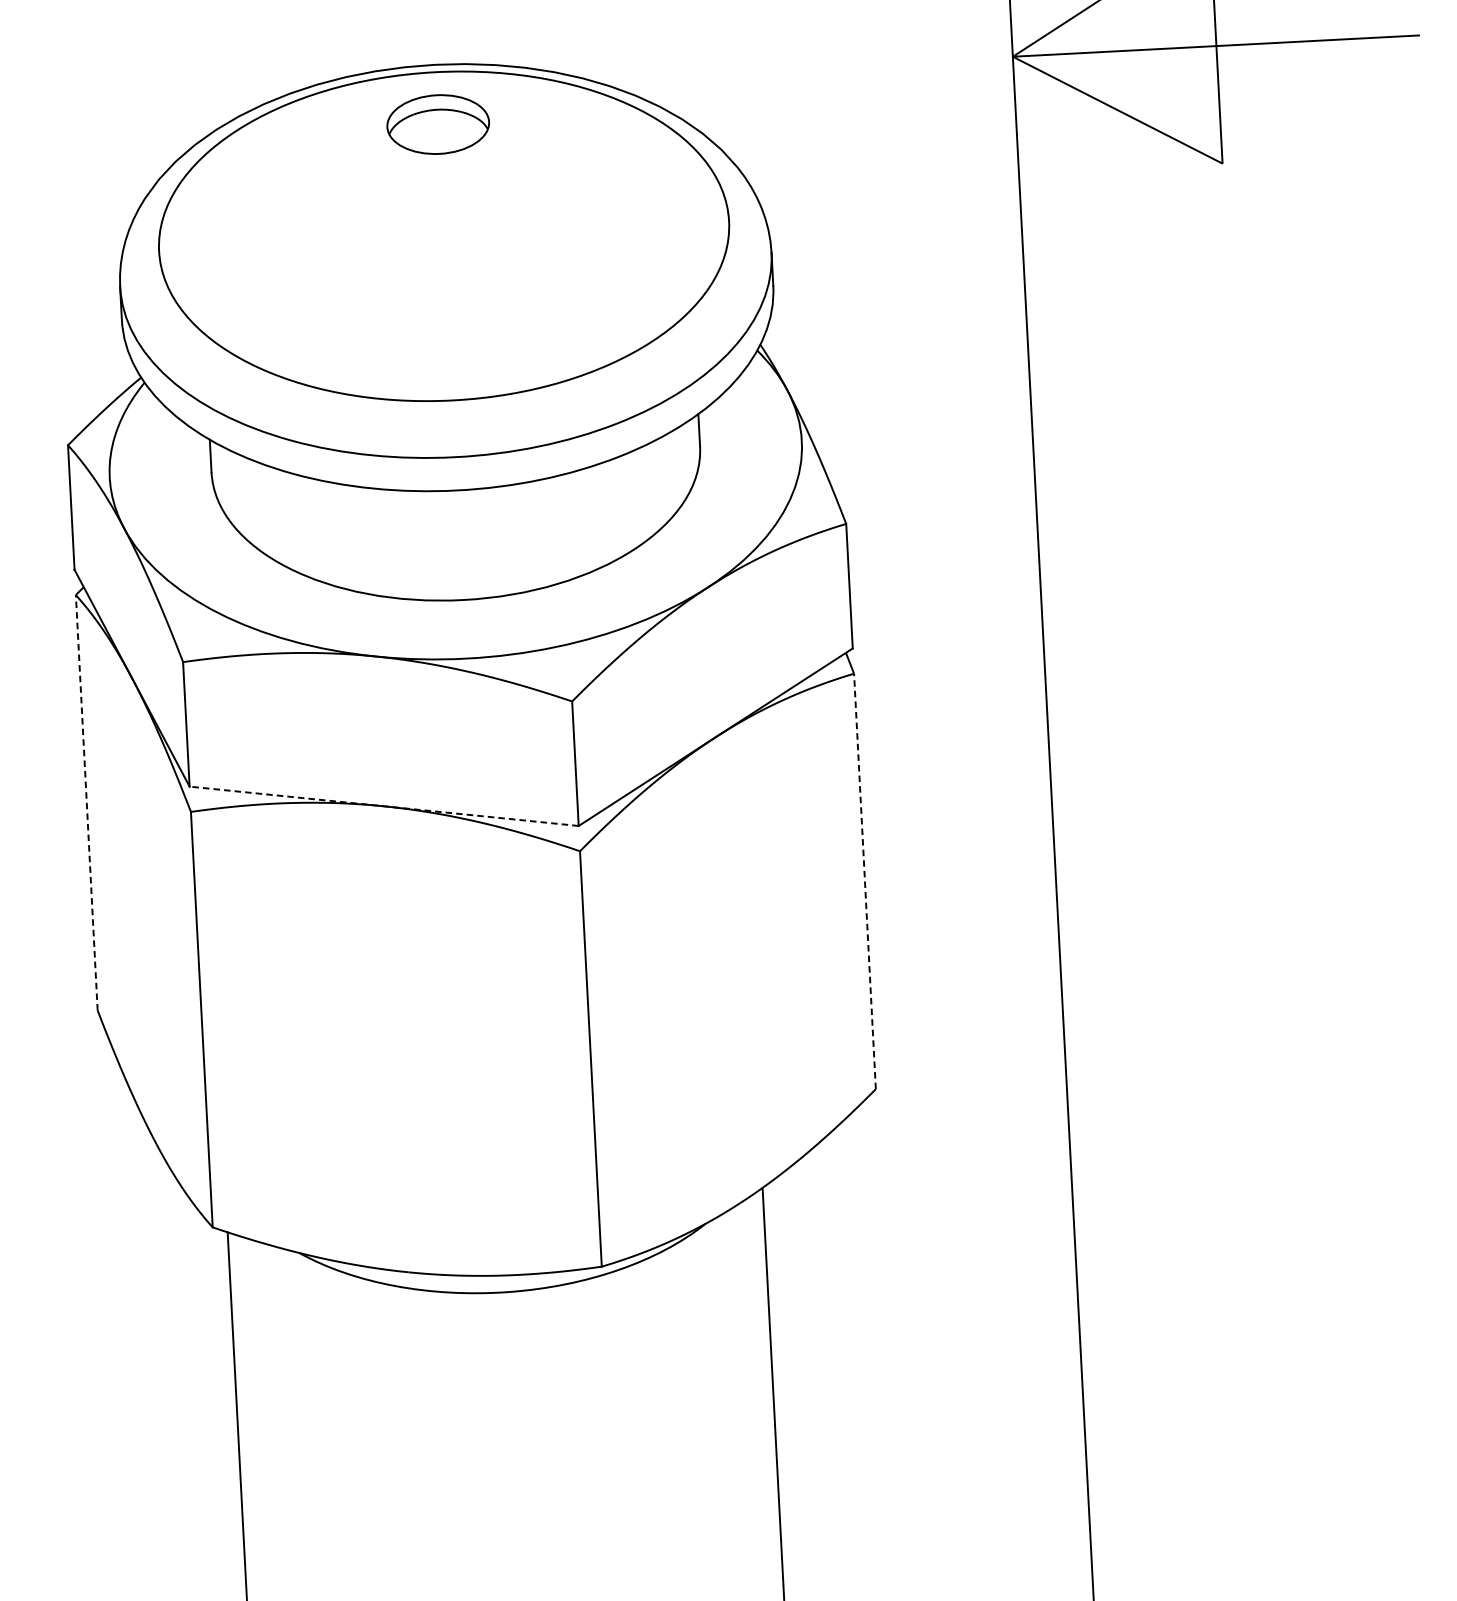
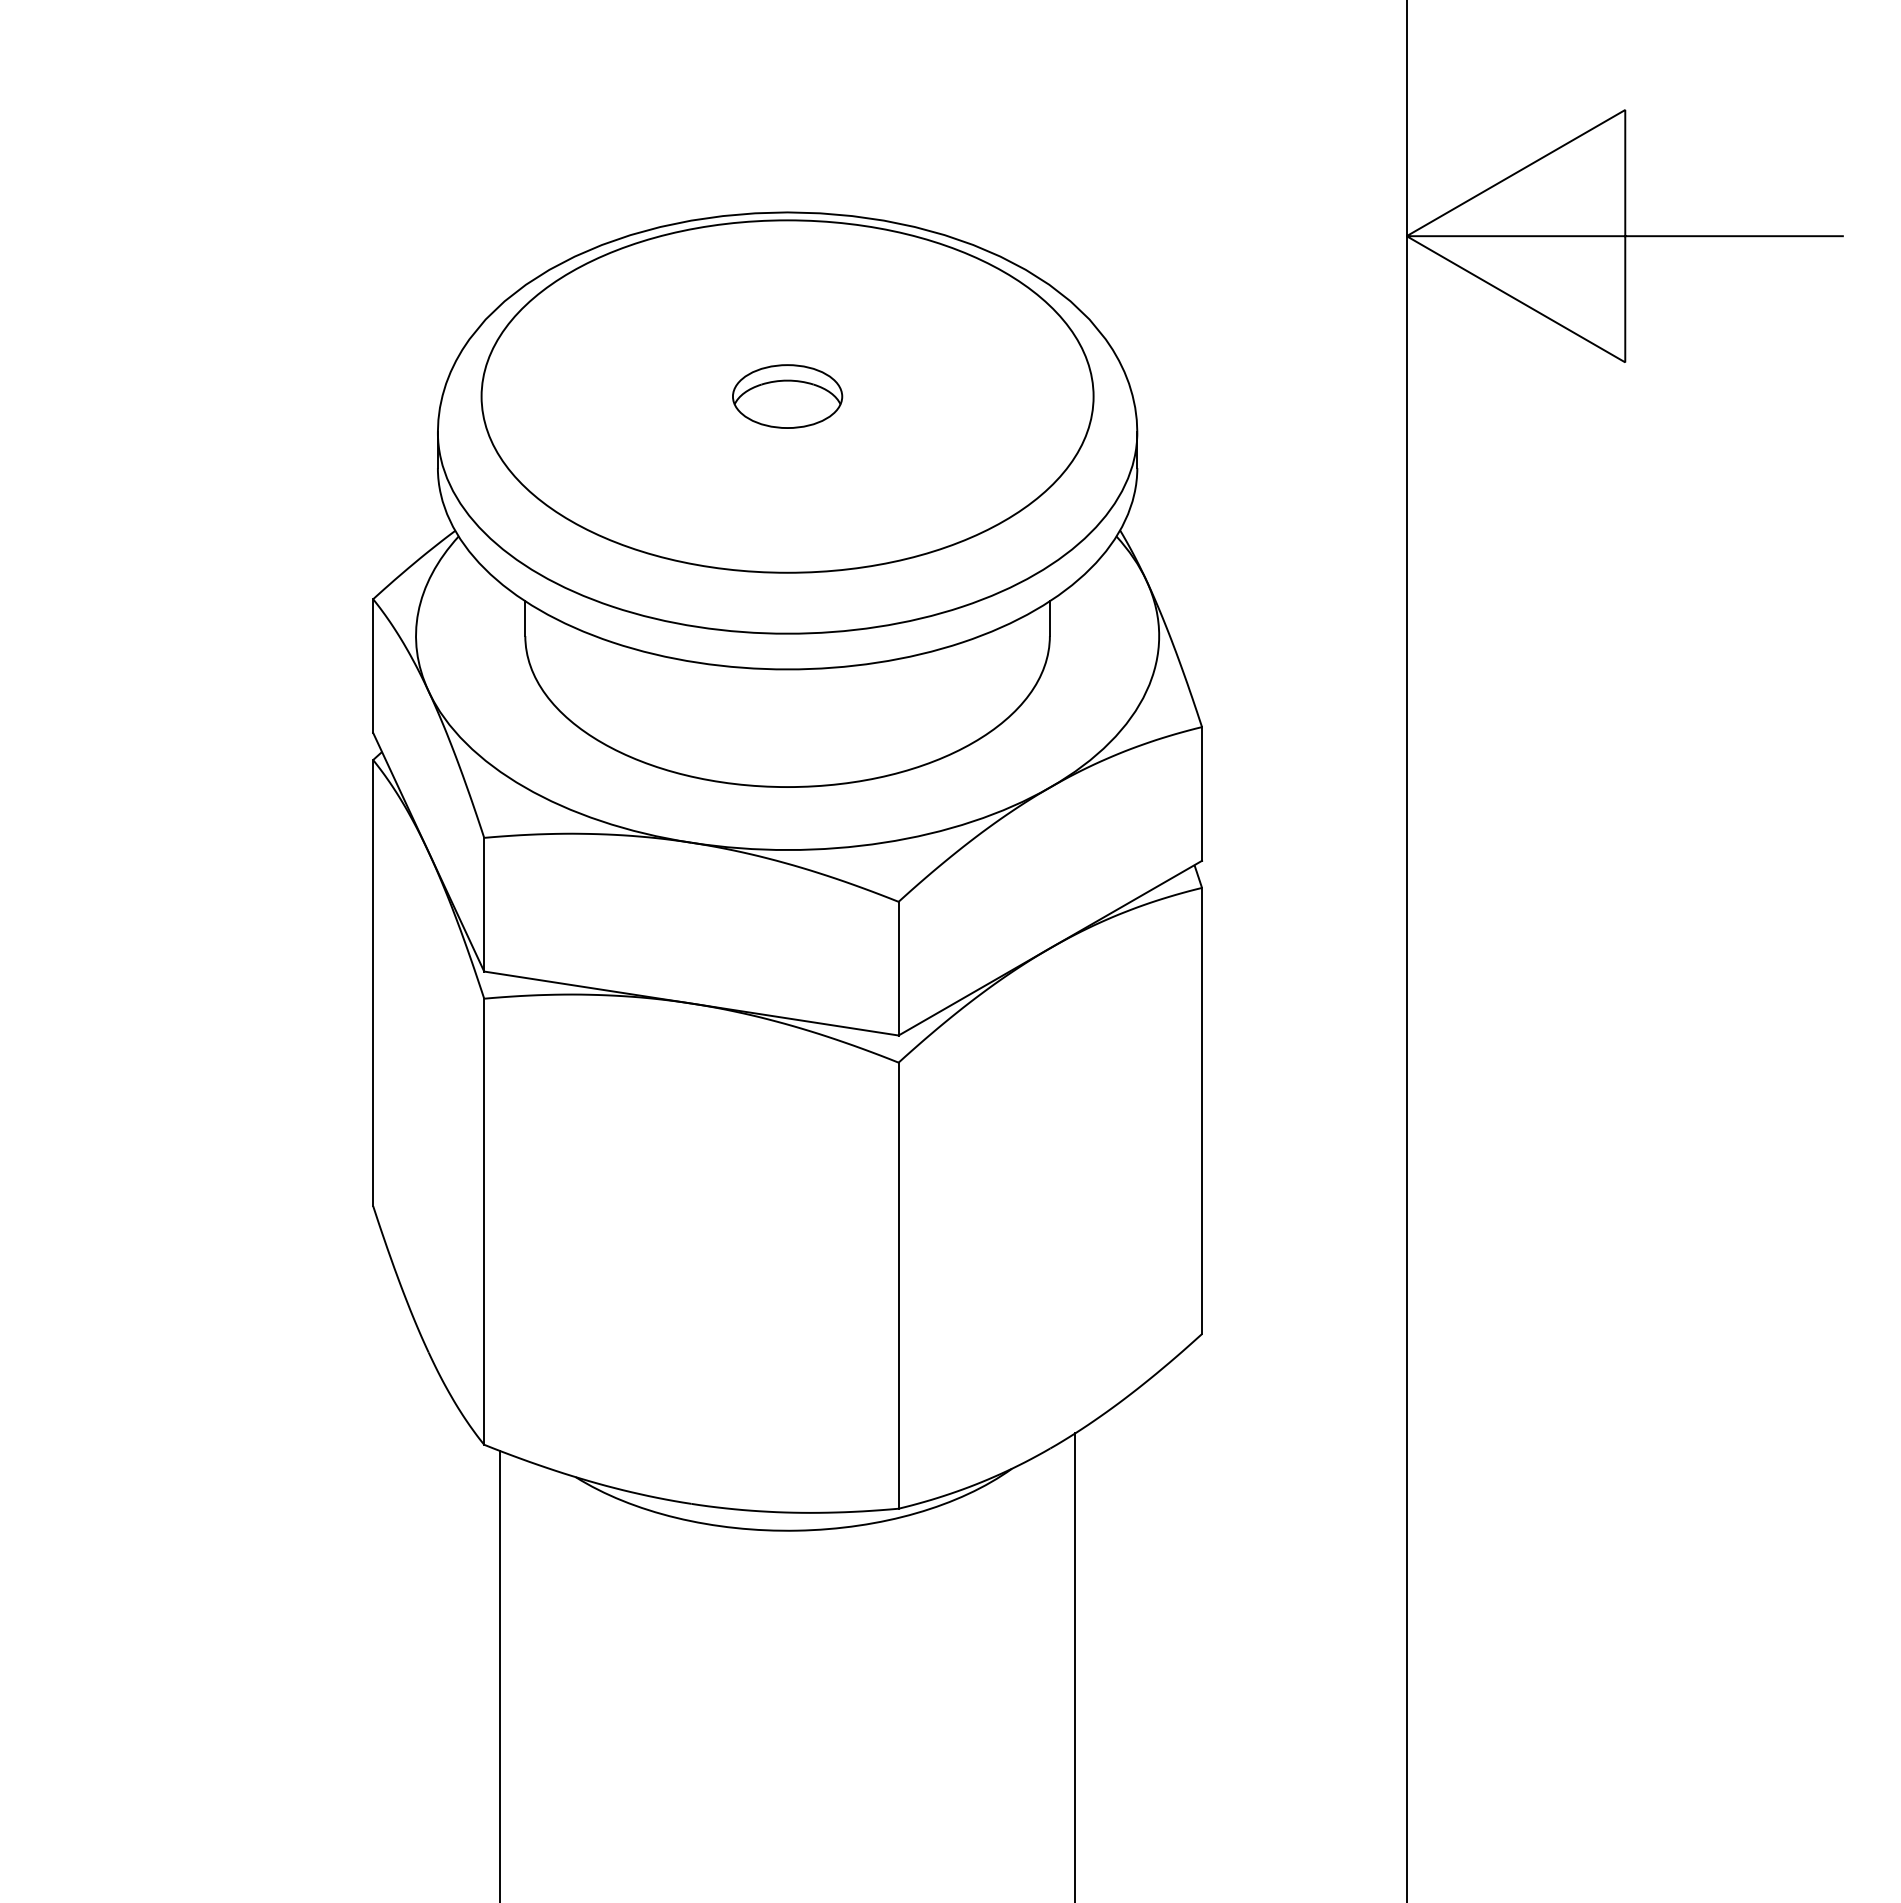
part: (438, 124) -> (787, 396), moved
line: (87, 802) -> (373, 982), dashed -> solid
line: (384, 806) -> (691, 1003), dashed -> solid
line: (865, 880) -> (1202, 1110), dashed -> solid

